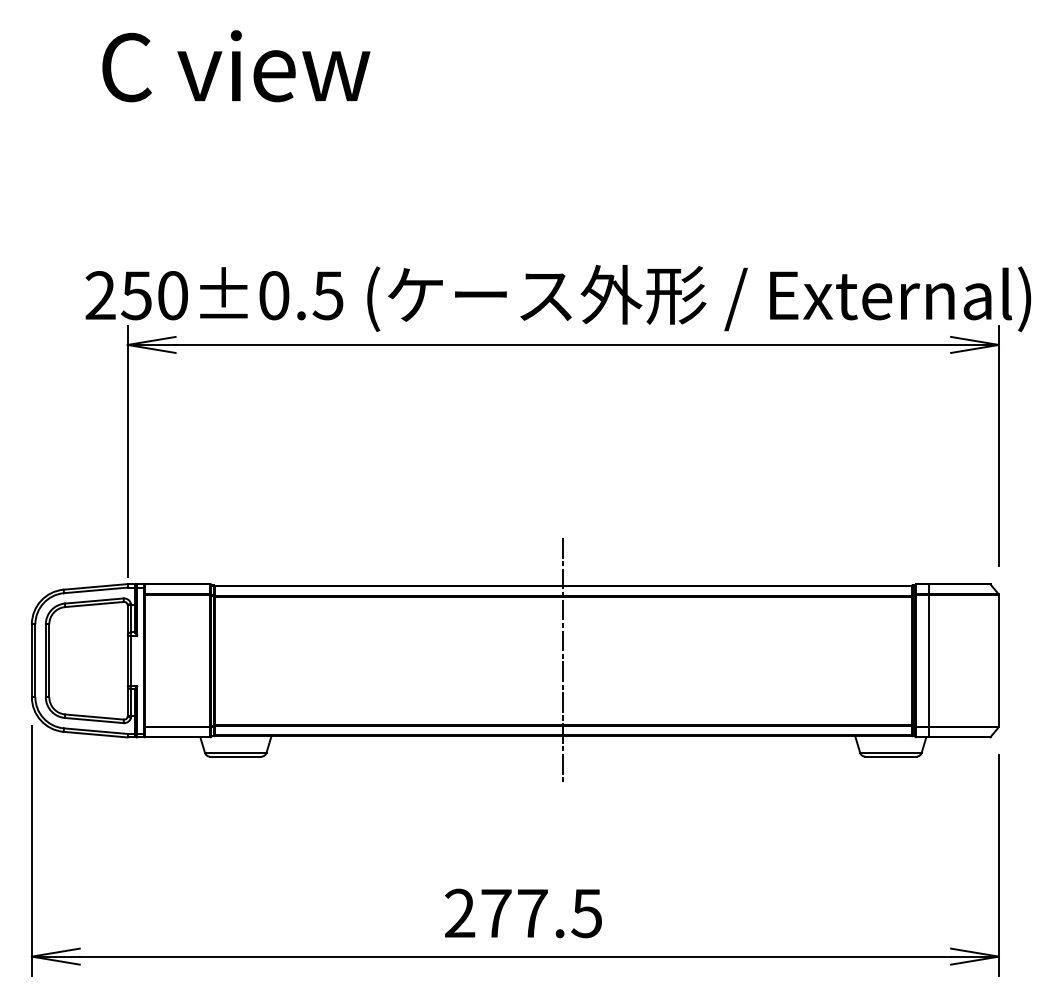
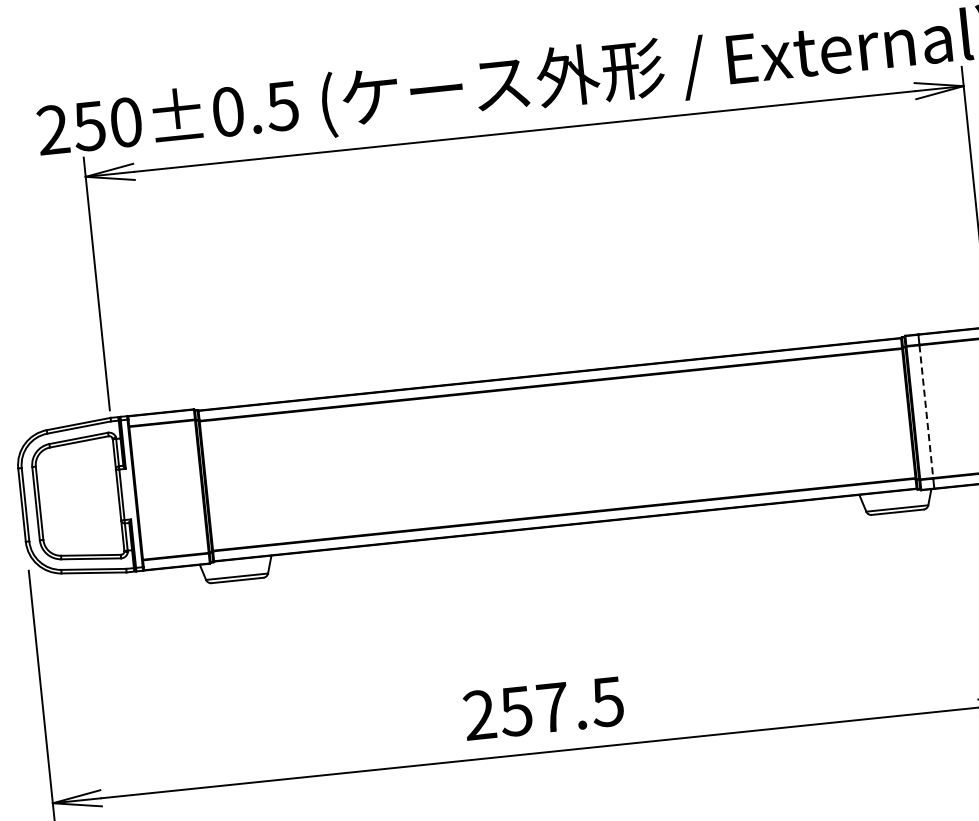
line: (563, 660) -> (557, 449), removed
line: (929, 660) -> (926, 411), solid -> dashed
text: (495, 913) -> (515, 711), 277.5 -> 257.5

